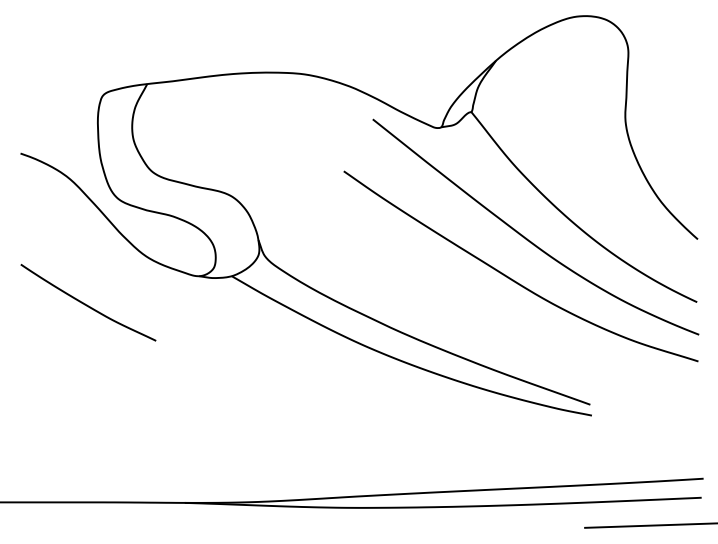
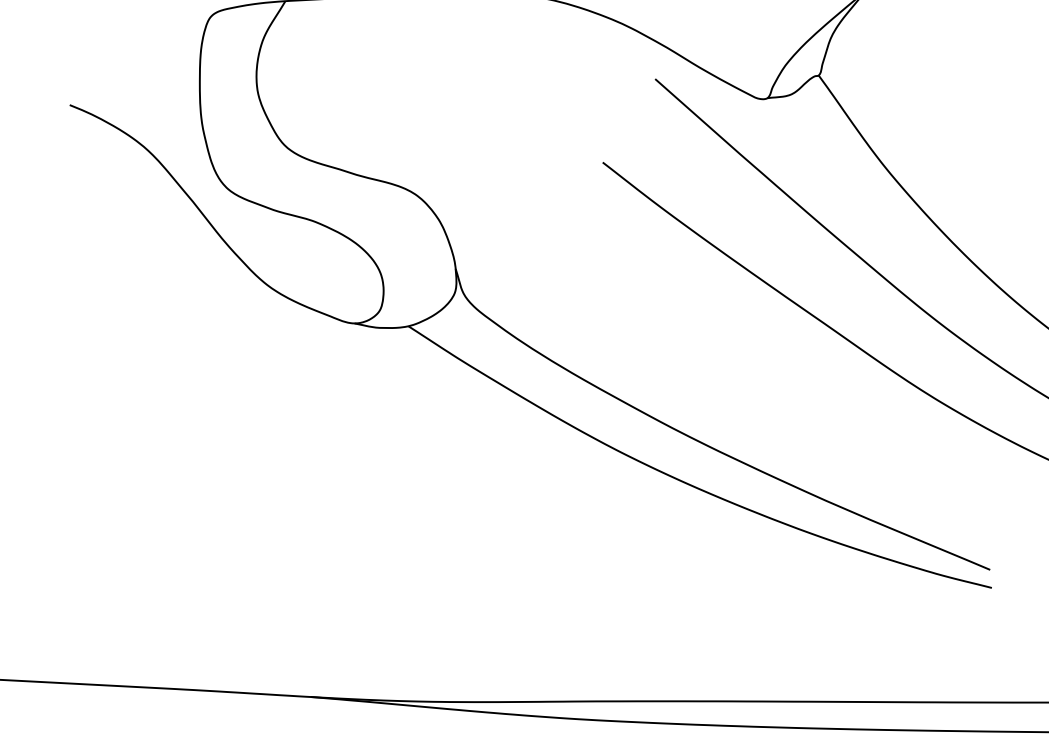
curve: (87, 304) -> (167, 360), removed

